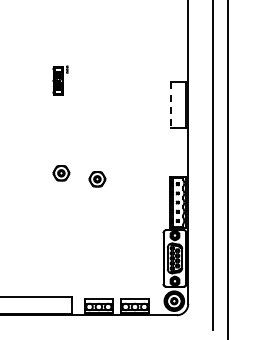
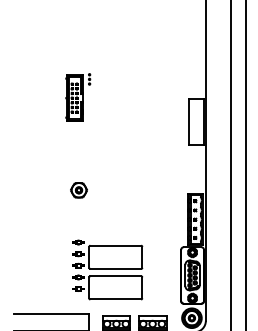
part: (60, 80) -> (78, 97), size x1.67
line: (171, 105) -> (189, 122), dashed -> solid
part: (97, 179) -> (115, 196), removed
part: (89, 252) -> (107, 269), added

